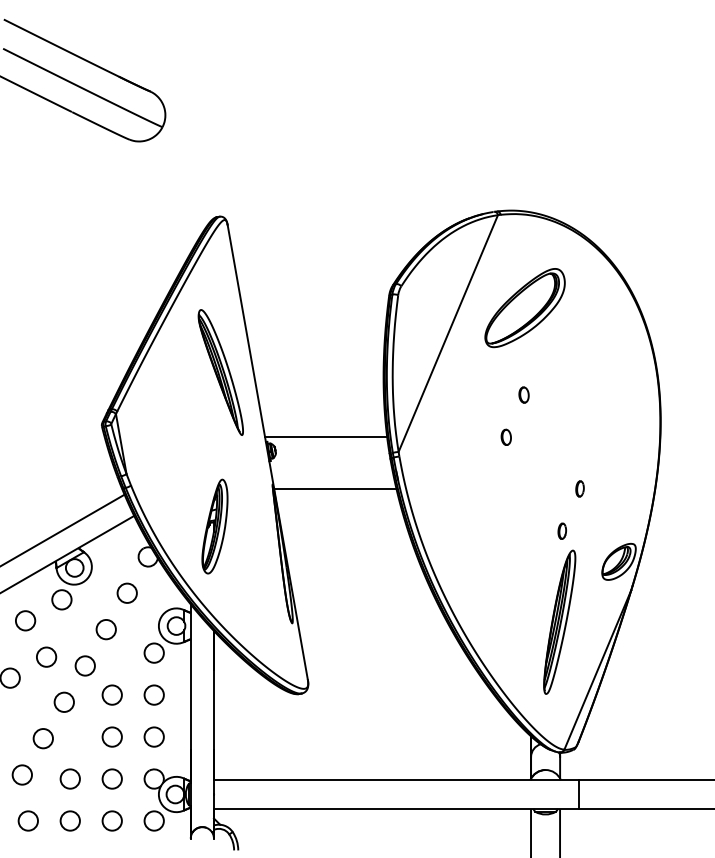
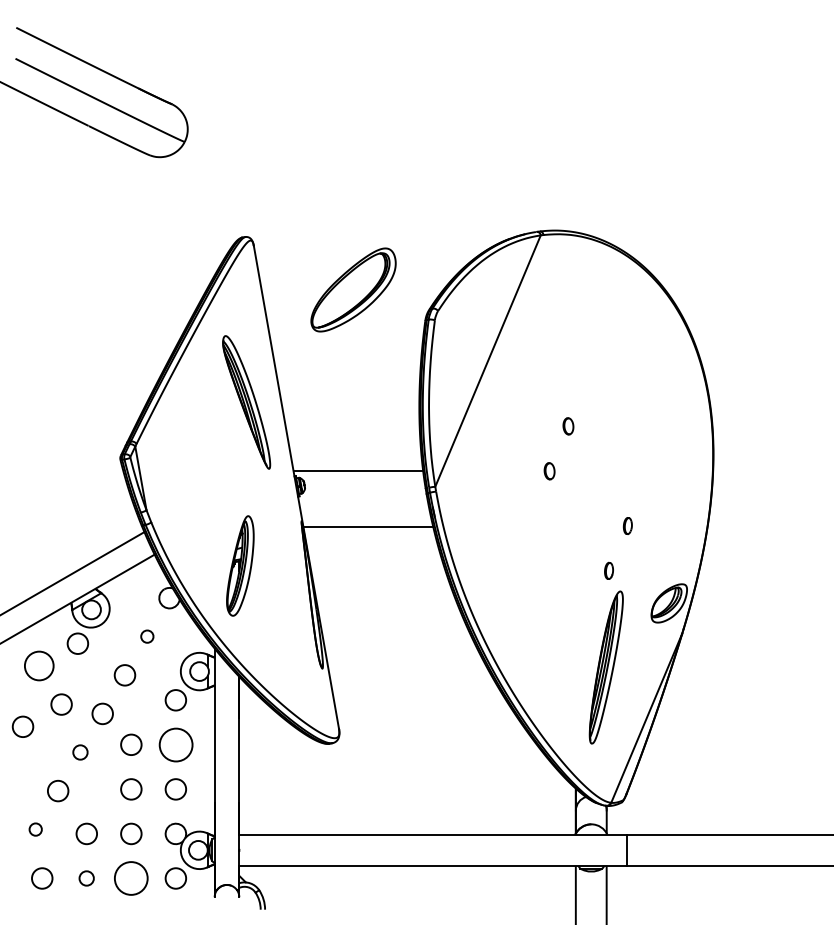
part: (525, 307) -> (353, 289), moved
circle: (127, 593) -> (147, 636), size x0.6
circle: (25, 620) -> (39, 665), size x1.4
circle: (153, 694) -> (175, 744), size x1.6
circle: (64, 702) -> (80, 752), size x0.7
circle: (21, 774) -> (35, 829), size x0.6
circle: (70, 821) -> (86, 878), size x0.7
circle: (112, 821) -> (131, 878), size x1.6

